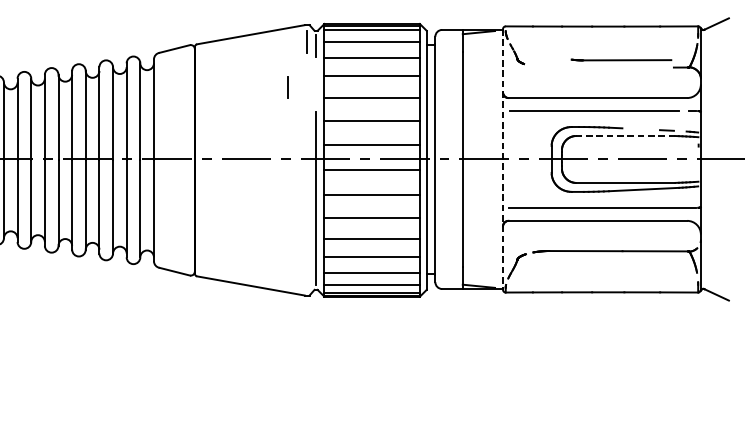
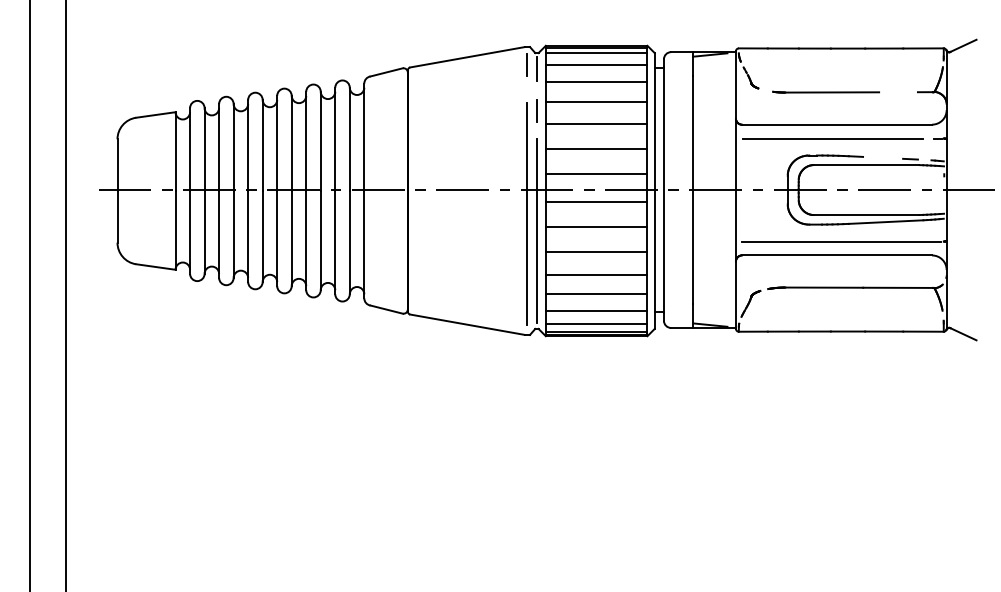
line: (620, 59) -> (825, 91), moved
line: (287, 86) -> (536, 110), moved
line: (625, 136) -> (866, 165), dashed -> solid
line: (502, 159) -> (735, 190), dashed -> solid
line: (306, 181) -> (526, 213), added

